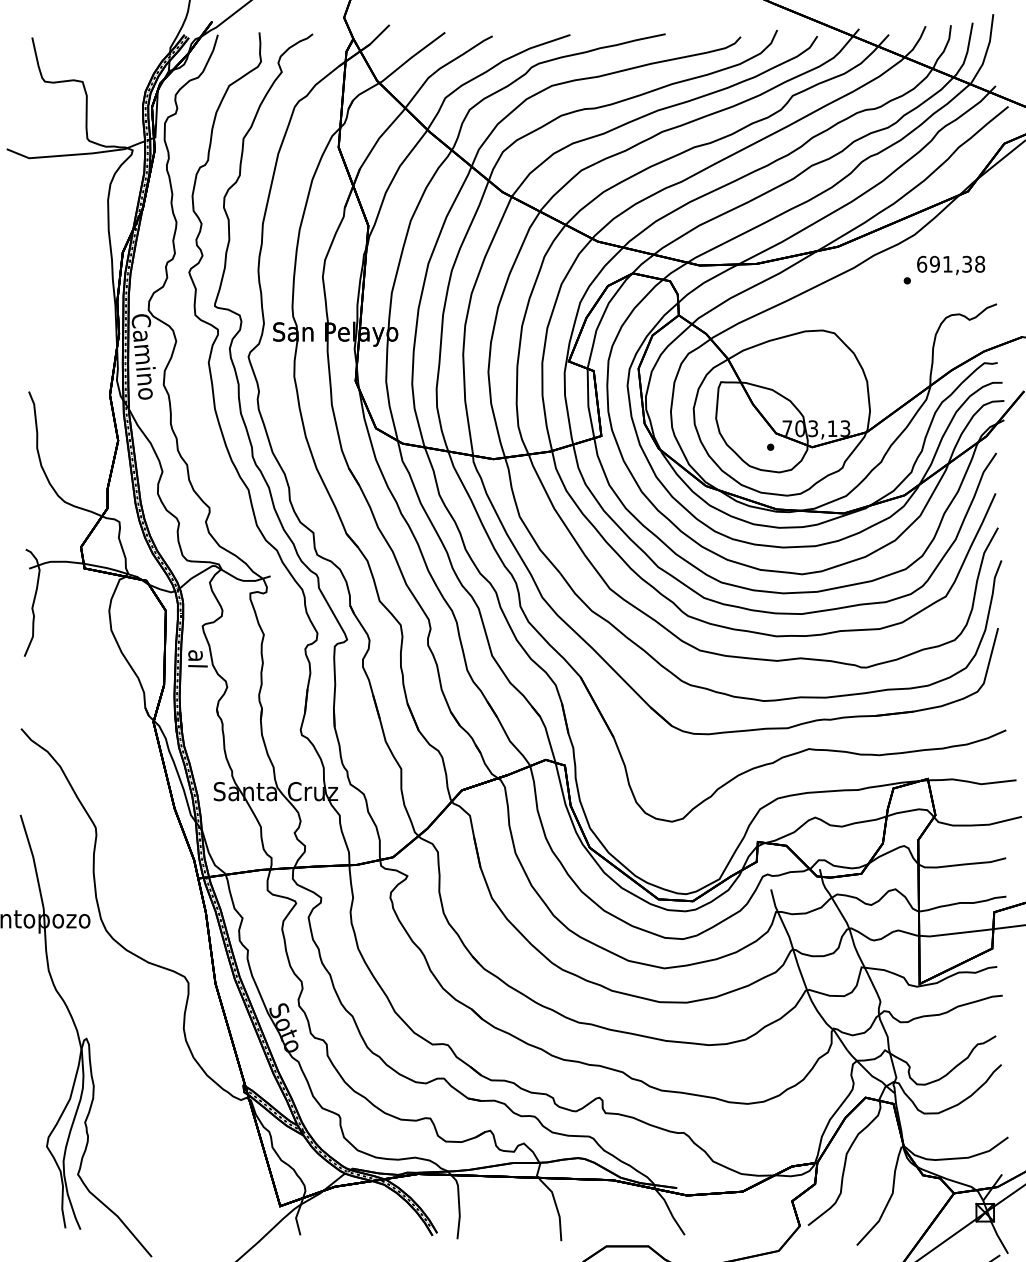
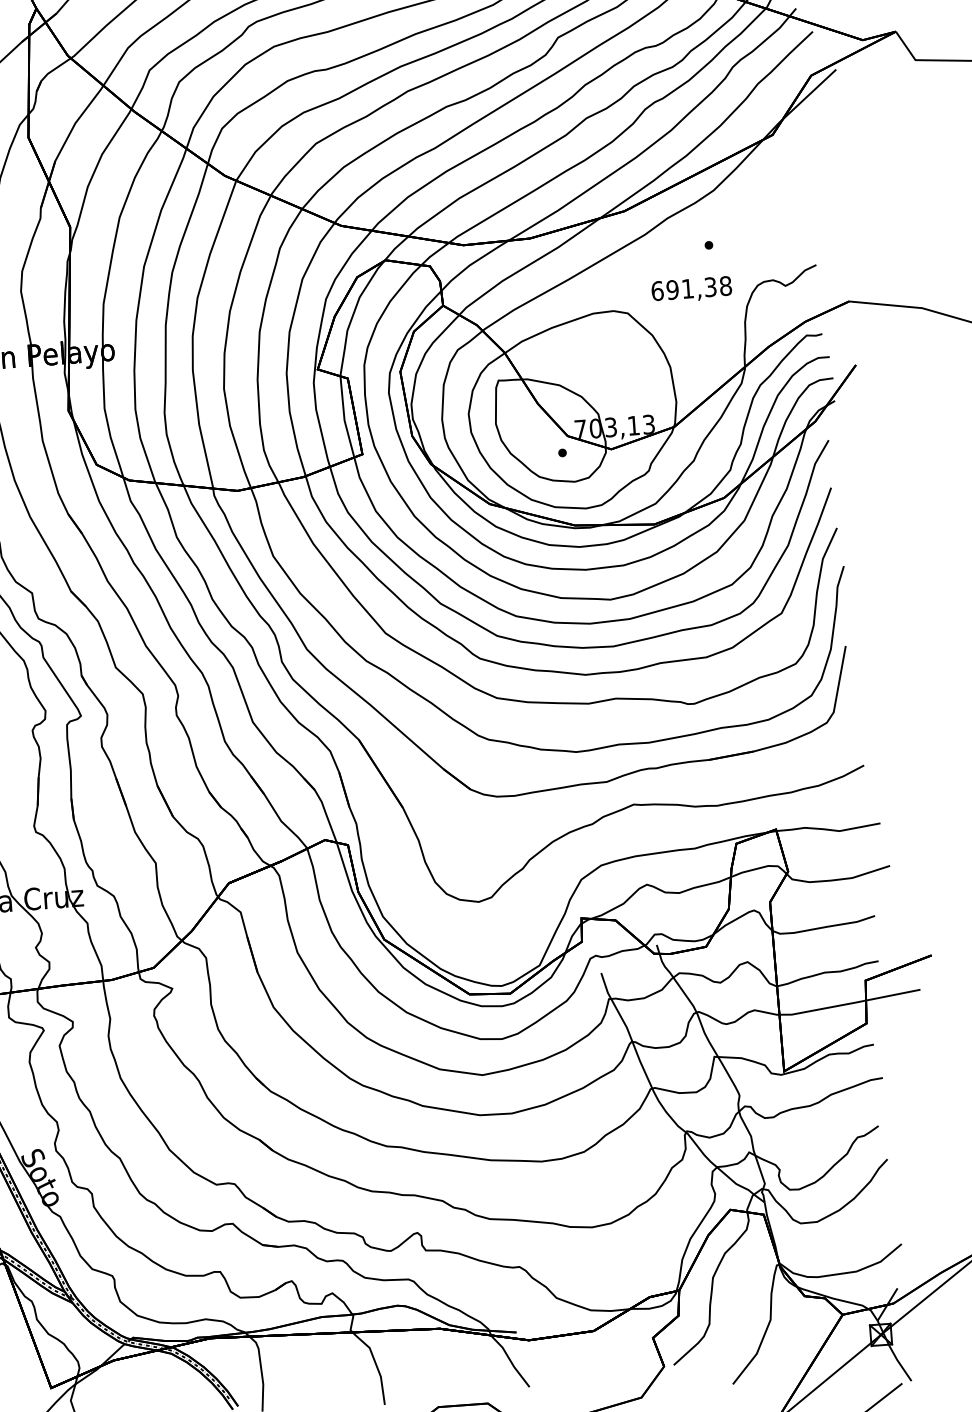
text: (951, 265) -> (692, 289), moved

